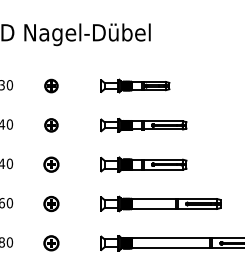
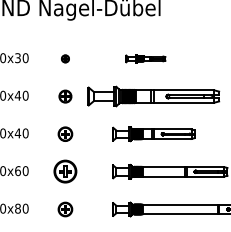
part: (51, 85) -> (65, 58), size x0.6
part: (135, 85) -> (145, 58), size x0.6
part: (143, 125) -> (153, 96), size x1.6
part: (51, 204) -> (65, 172), size x1.6

